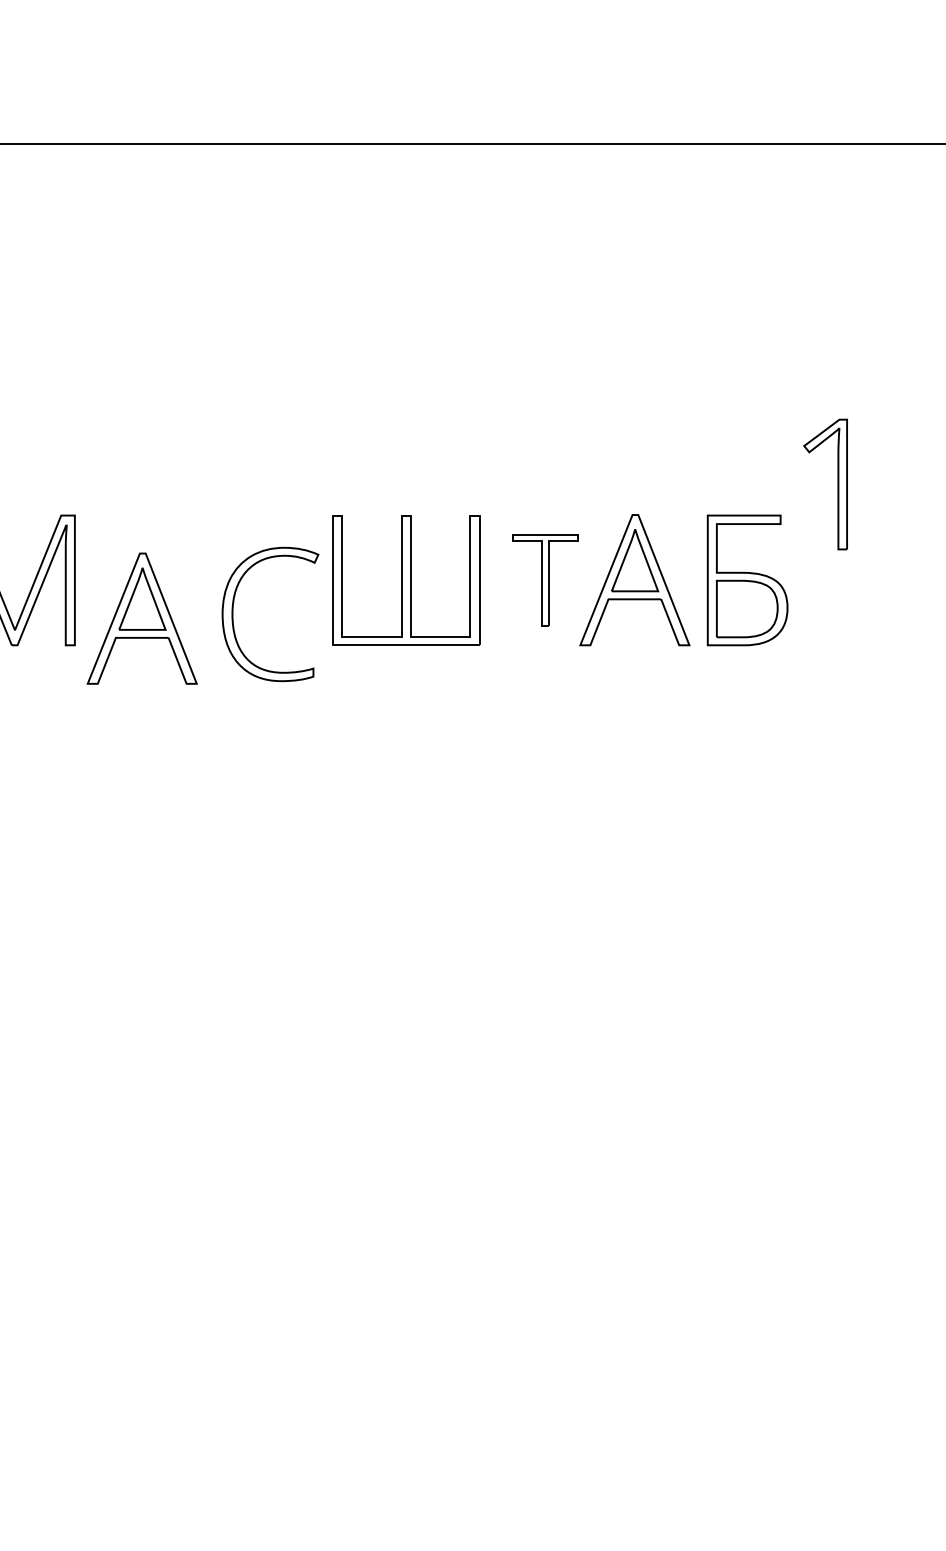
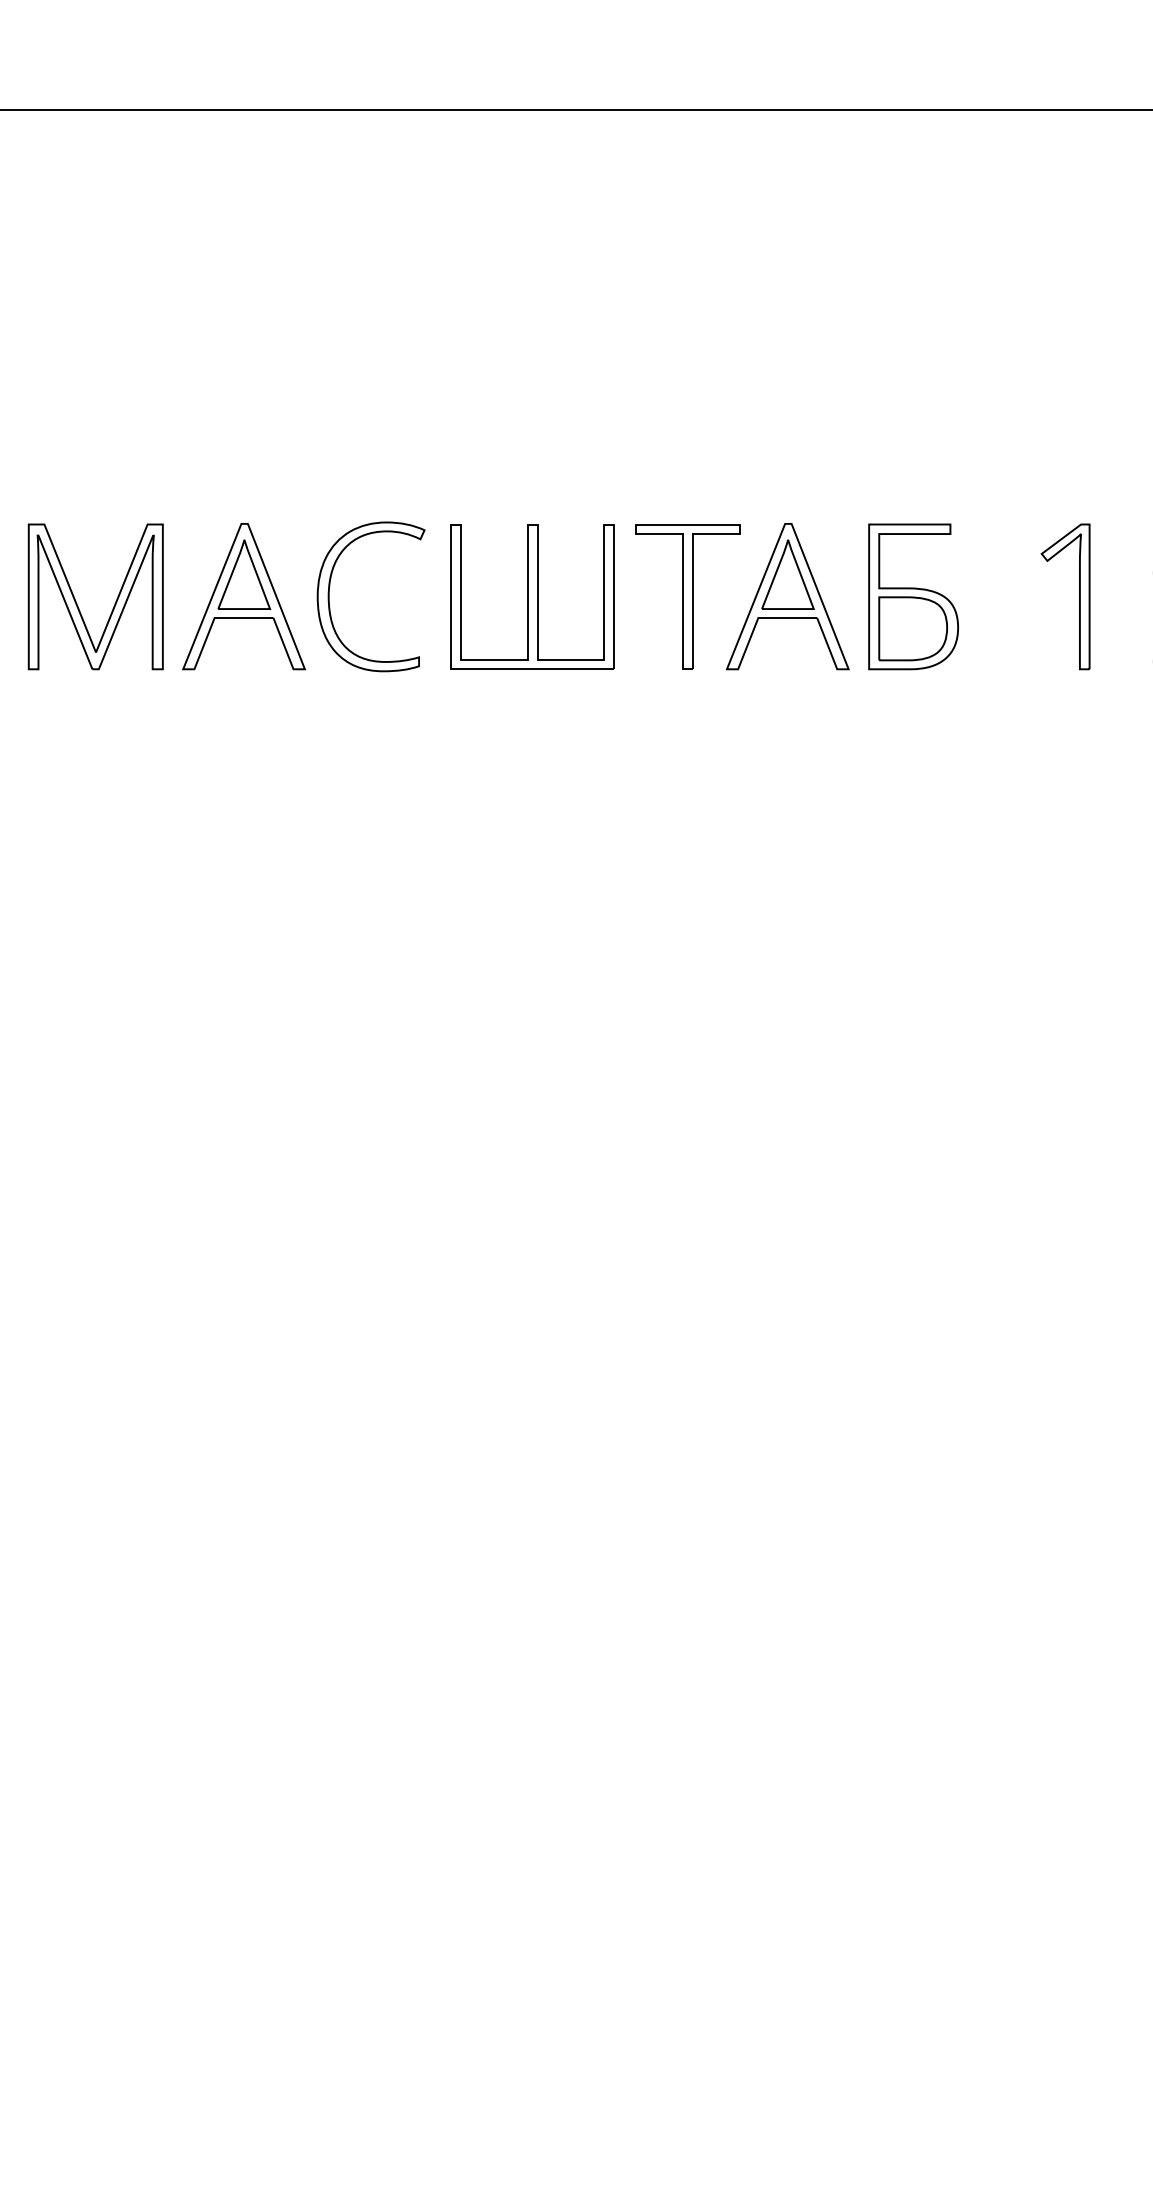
part: (838, 484) -> (1079, 596), moved
part: (545, 580) -> (687, 596), size x1.43
part: (233, 614) -> (329, 596), moved
part: (141, 618) -> (243, 596), moved

